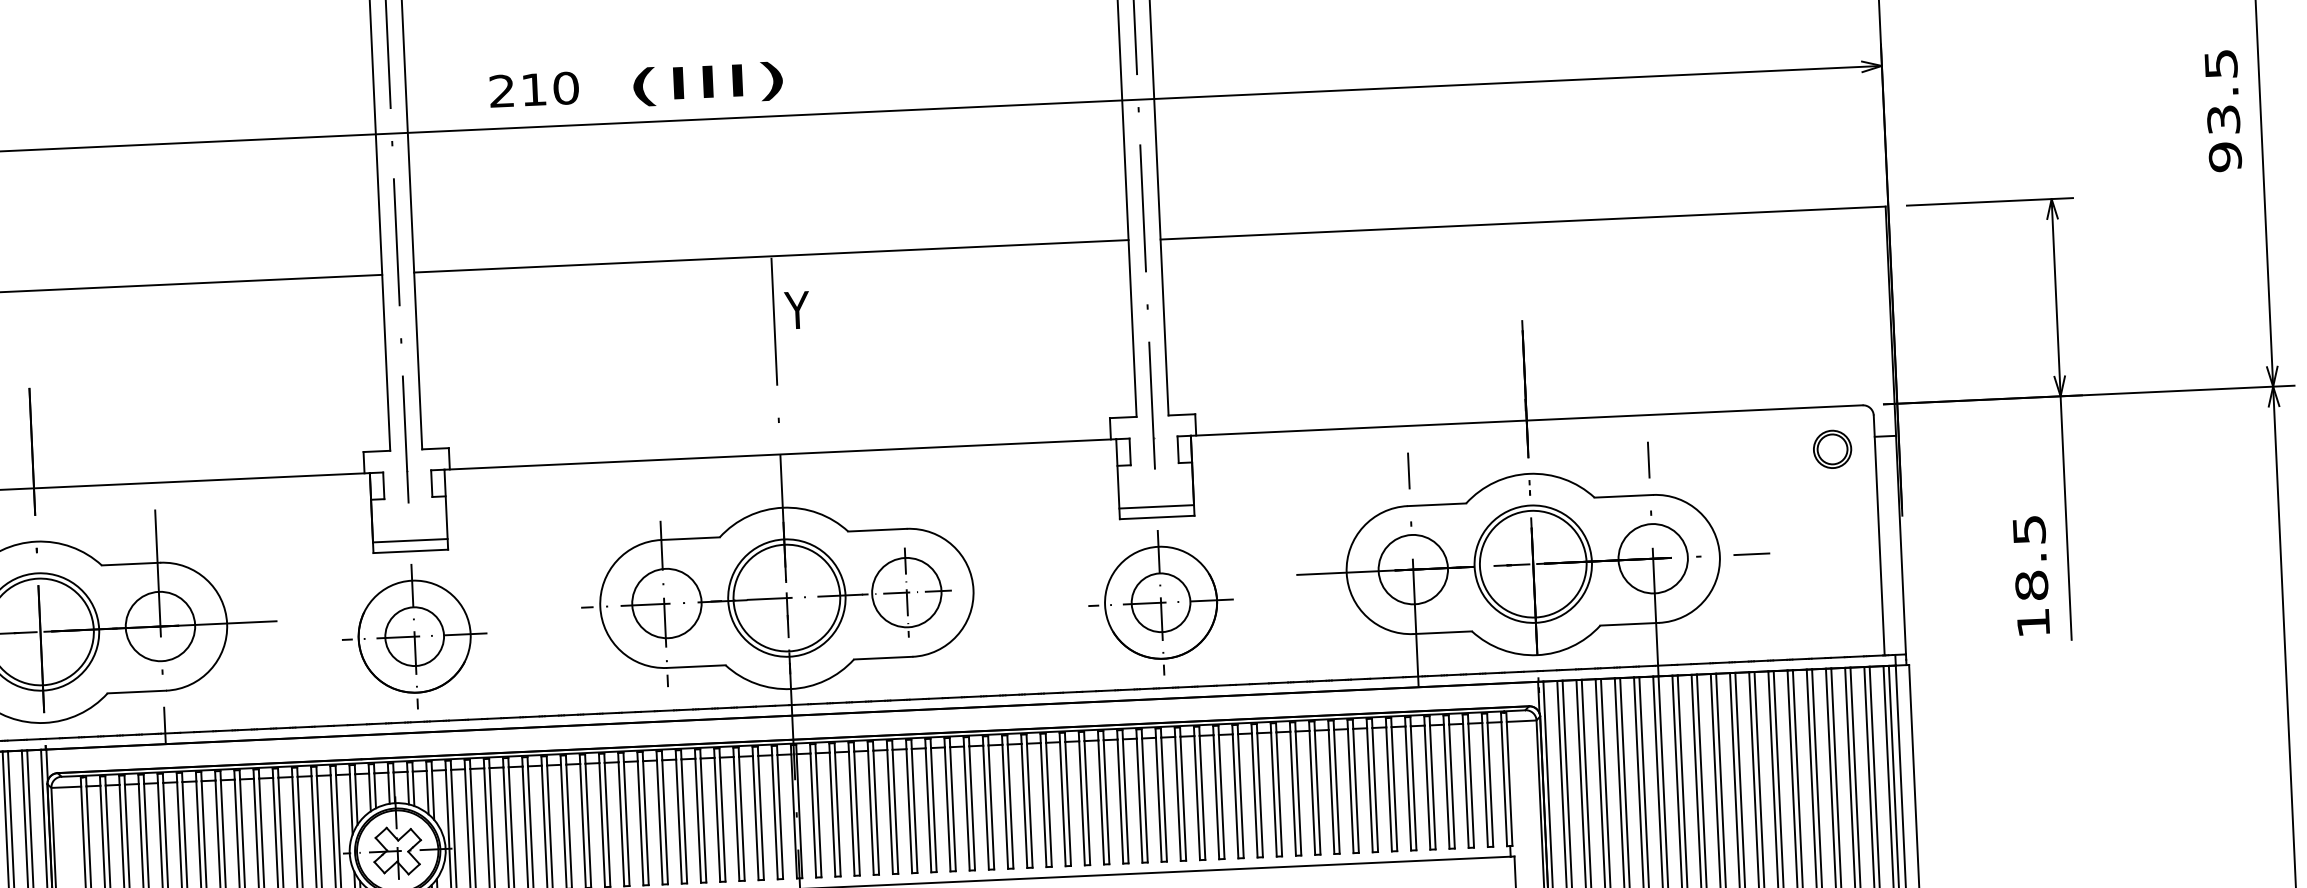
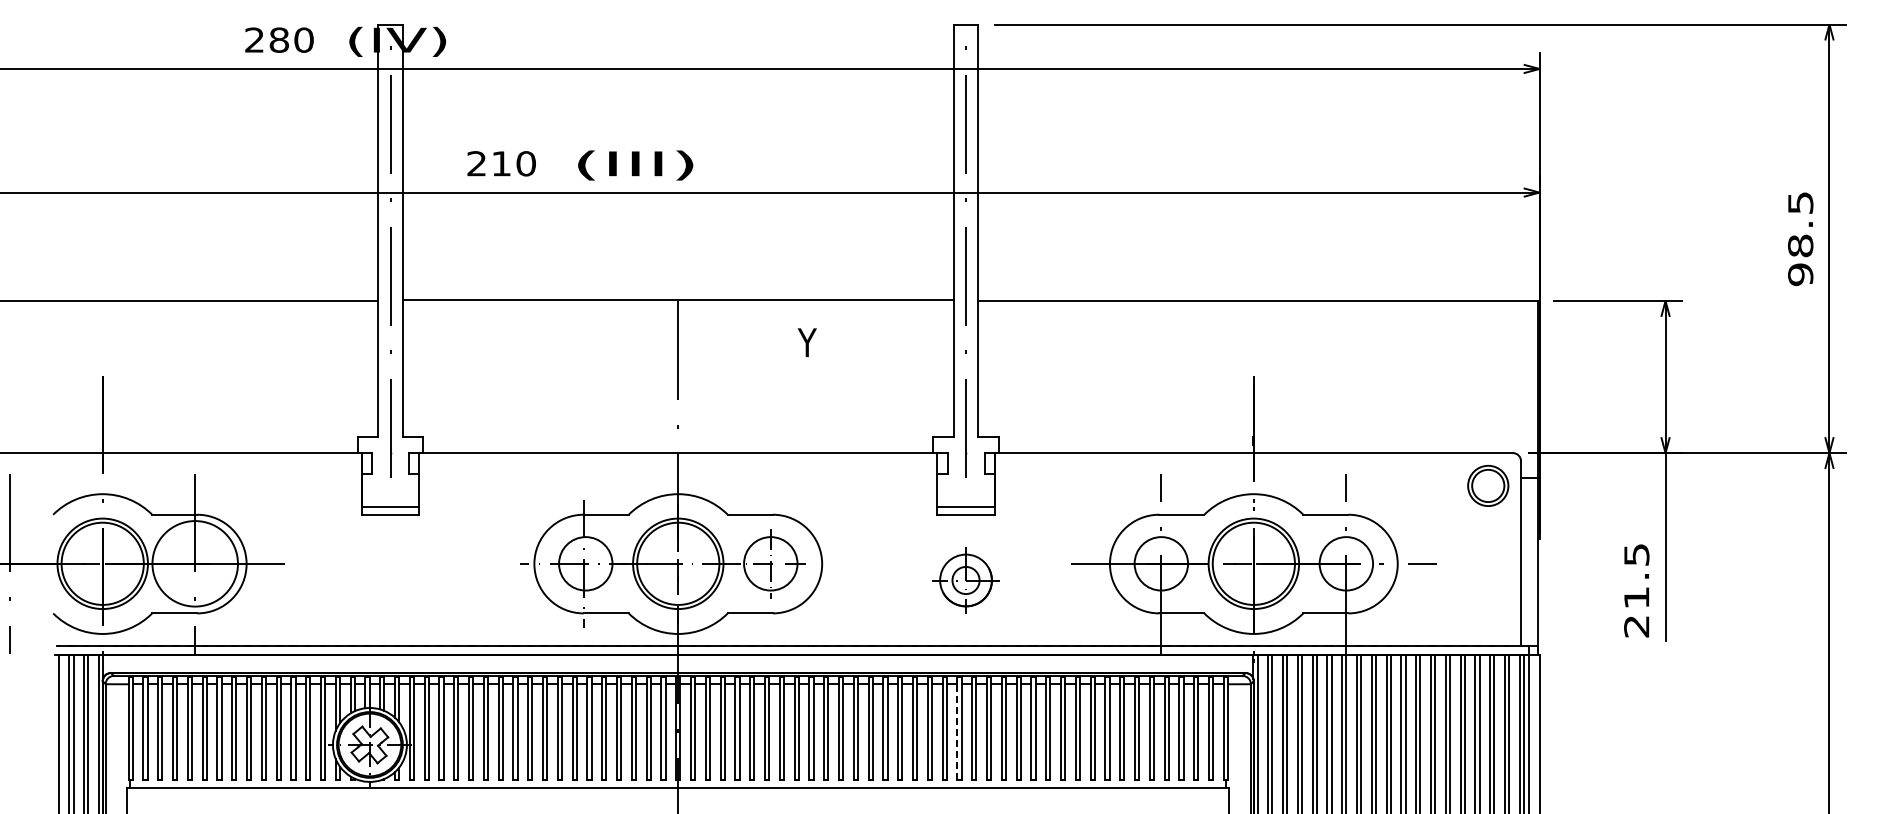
text: (2223, 119) -> (1800, 245), 93.5 -> 98.5
text: (796, 310) -> (806, 342), moved
part: (1831, 448) -> (1487, 485), size x1.4
part: (1160, 602) -> (965, 580), size x0.6
text: (2032, 603) -> (1636, 611), 18.5 -> 21.5
circle: (159, 626) -> (194, 563), size x1.6
part: (414, 636) -> (390, 580), removed
line: (1158, 800) -> (957, 732), solid -> dashed

